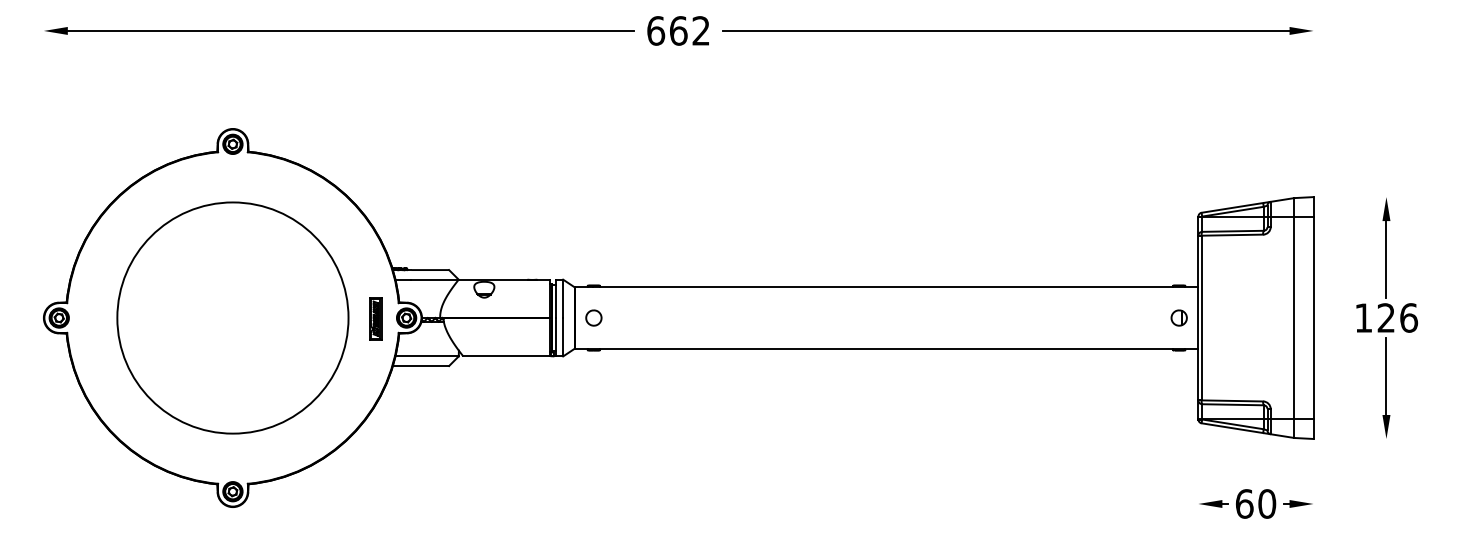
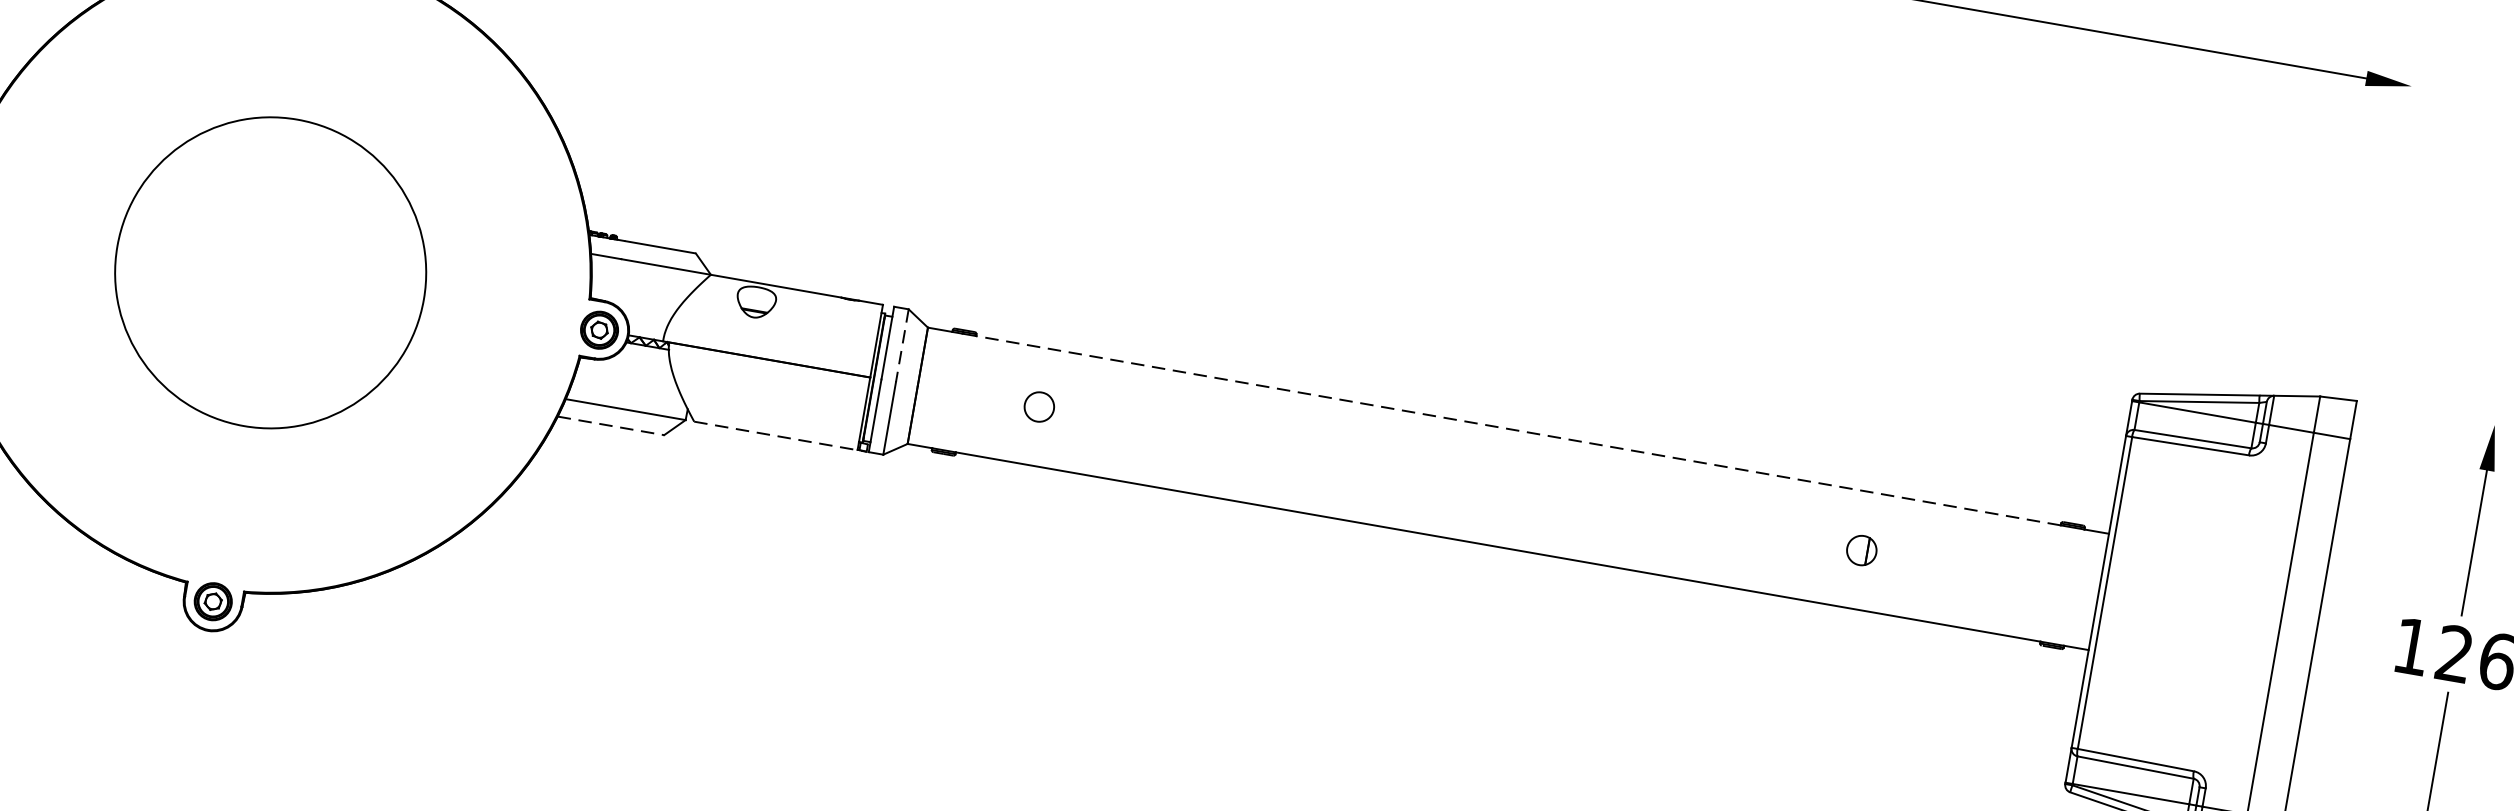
line: (886, 287) -> (1518, 431), solid -> dashed
line: (563, 299) -> (902, 346), solid -> dashed
circle: (232, 317) -> (270, 271), size x0.7
part: (593, 317) -> (1038, 405), moved
part: (1178, 317) -> (1860, 549), moved
part: (375, 318) -> (540, 320), removed
line: (508, 356) -> (779, 436), solid -> dashed
line: (421, 366) -> (611, 426), solid -> dashed

